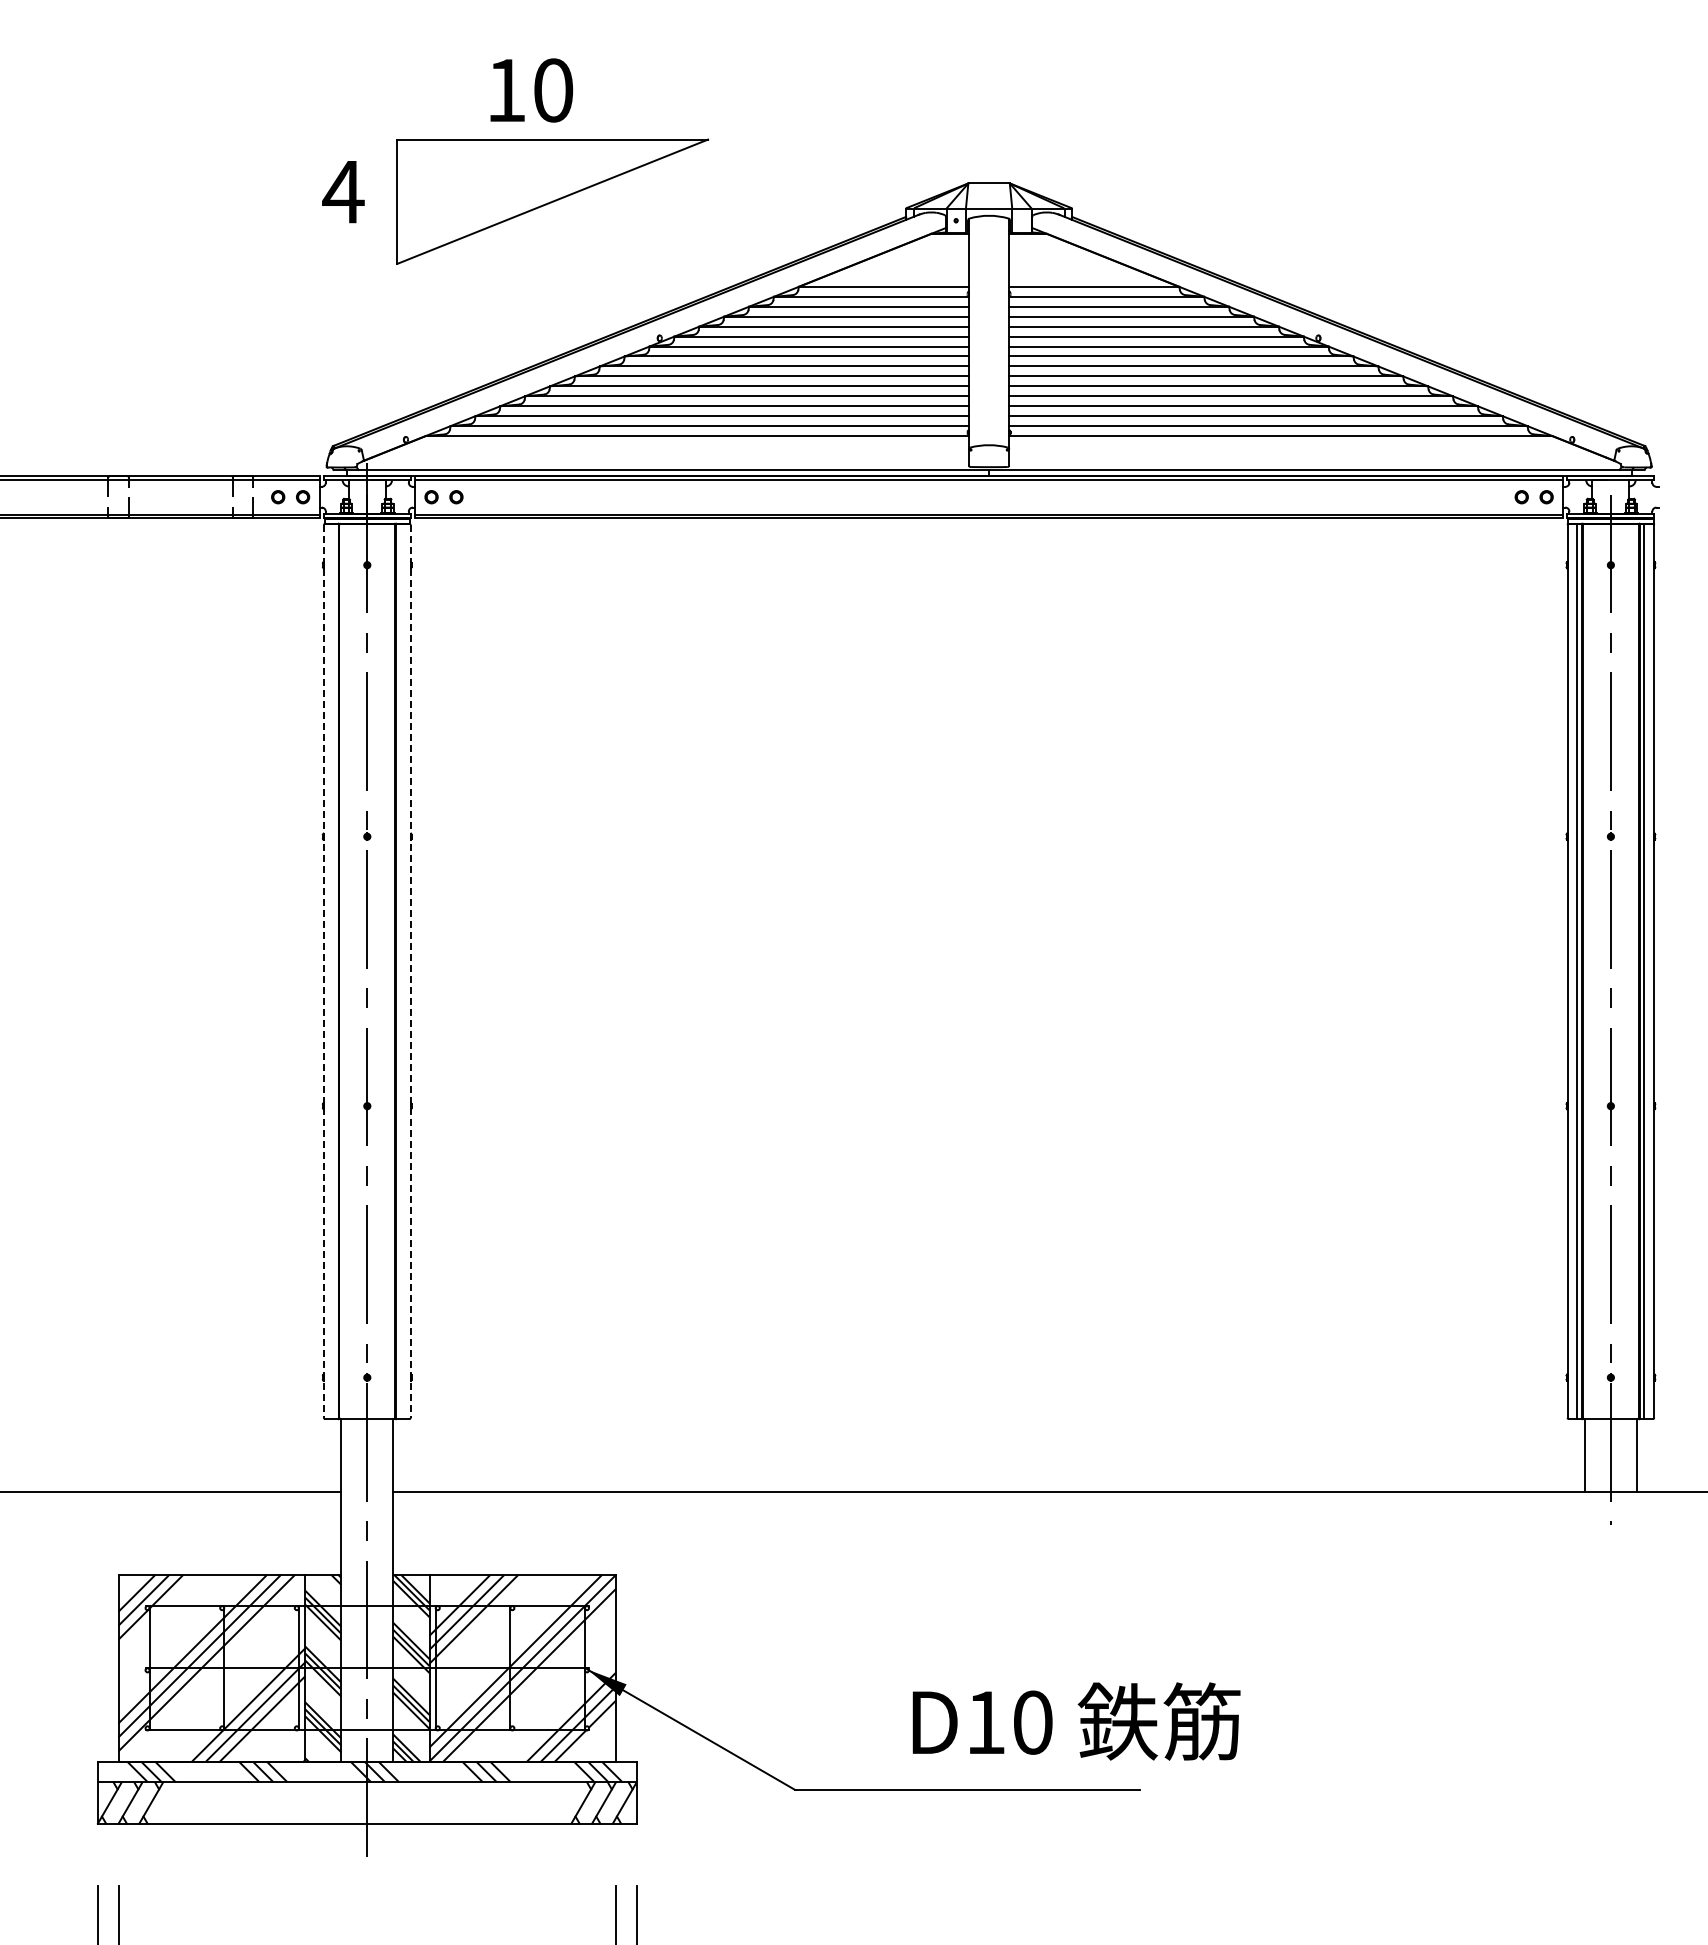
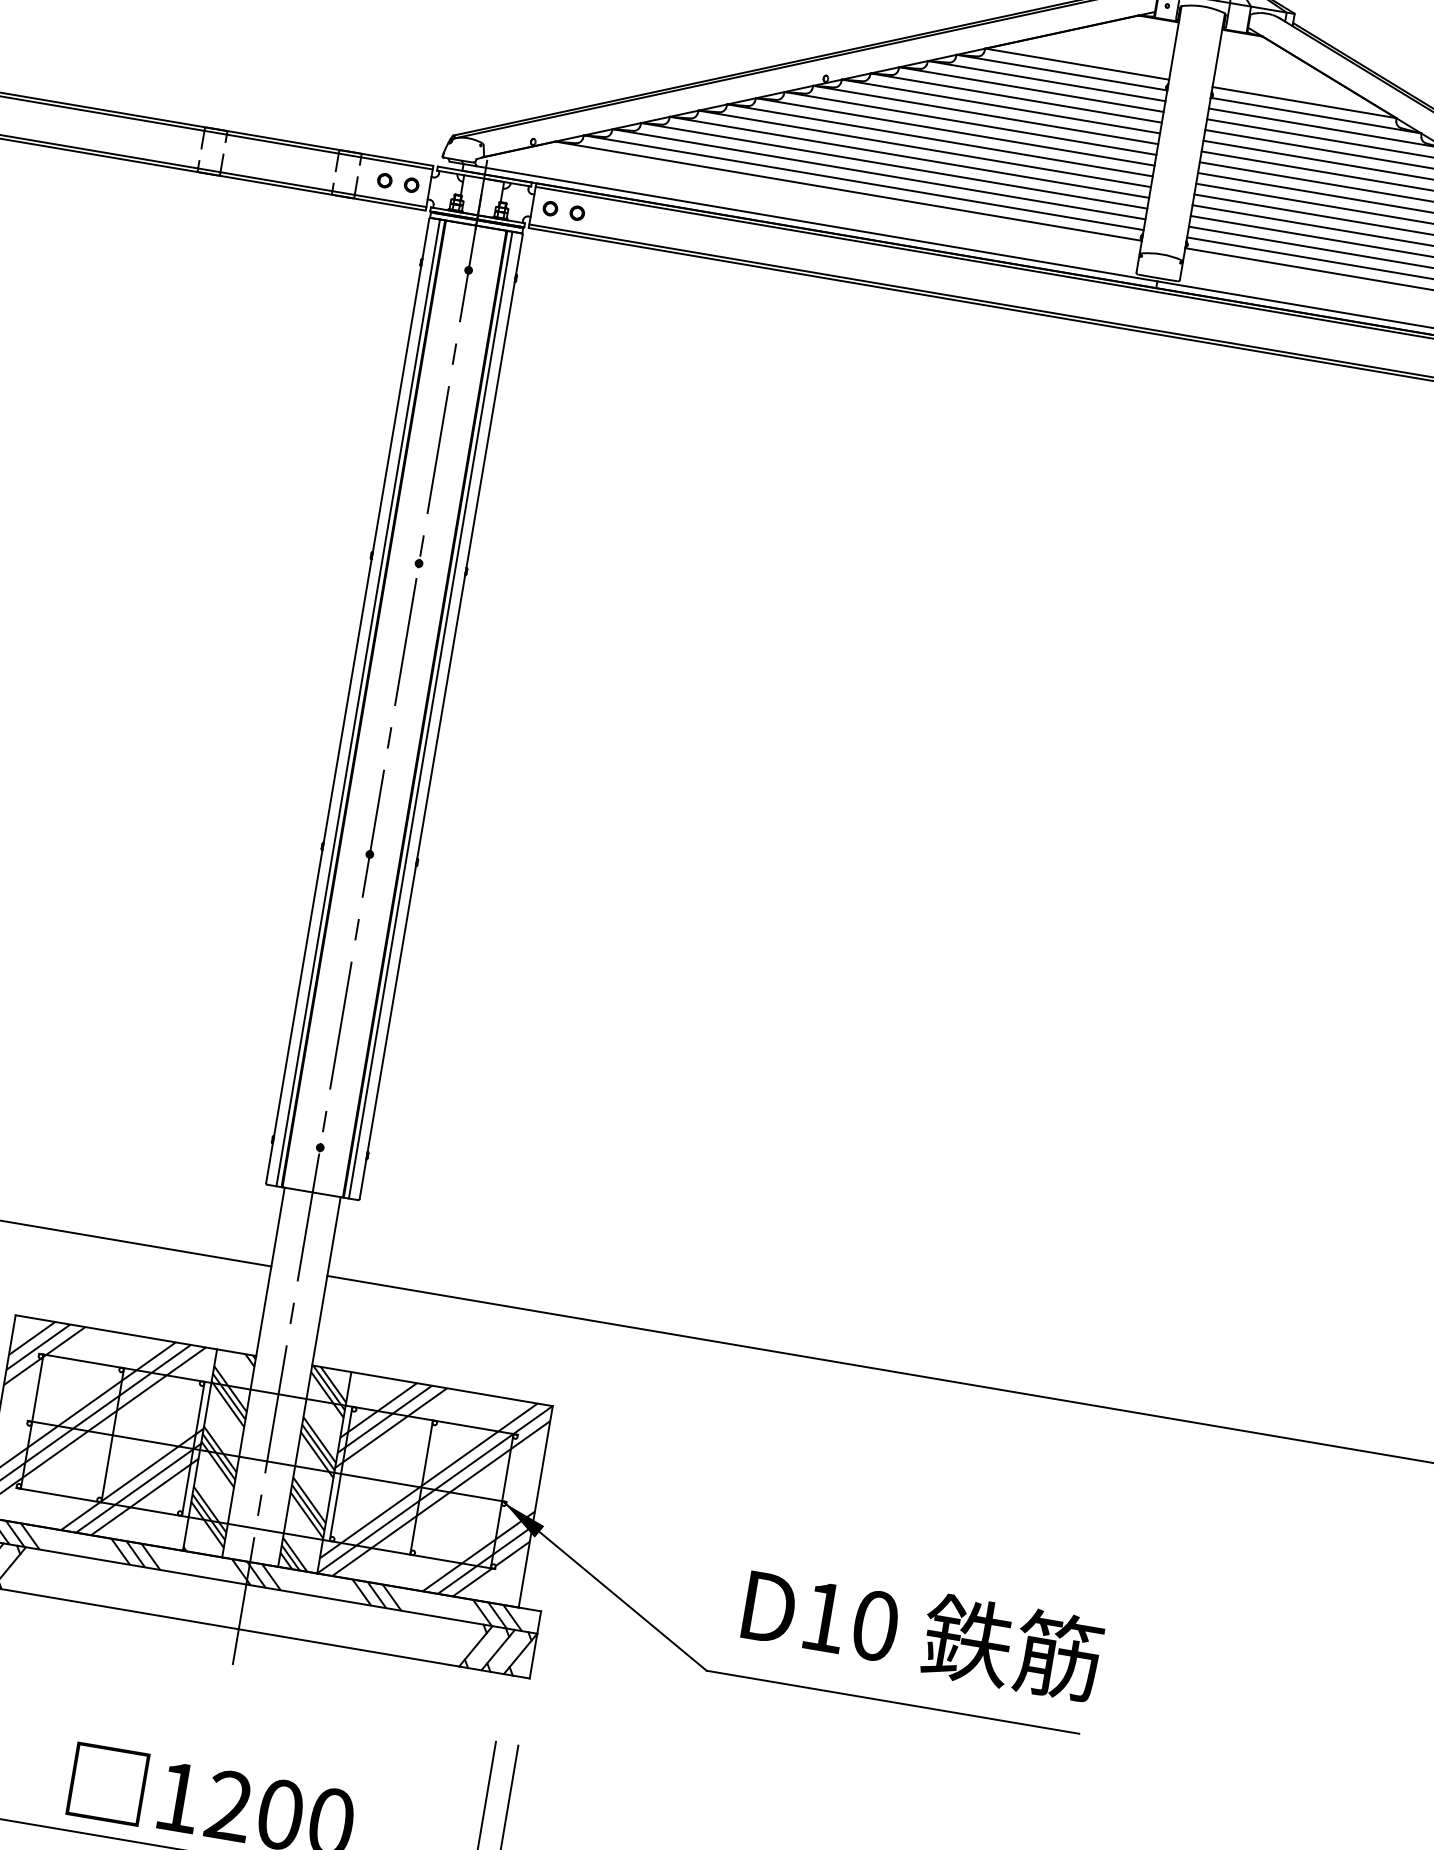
line: (324, 971) -> (348, 701), dashed -> solid
line: (333, 971) -> (357, 702), added
line: (400, 971) -> (430, 715), added
line: (410, 971) -> (441, 716), dashed -> solid
text: (1076, 1721) -> (922, 1632), moved

